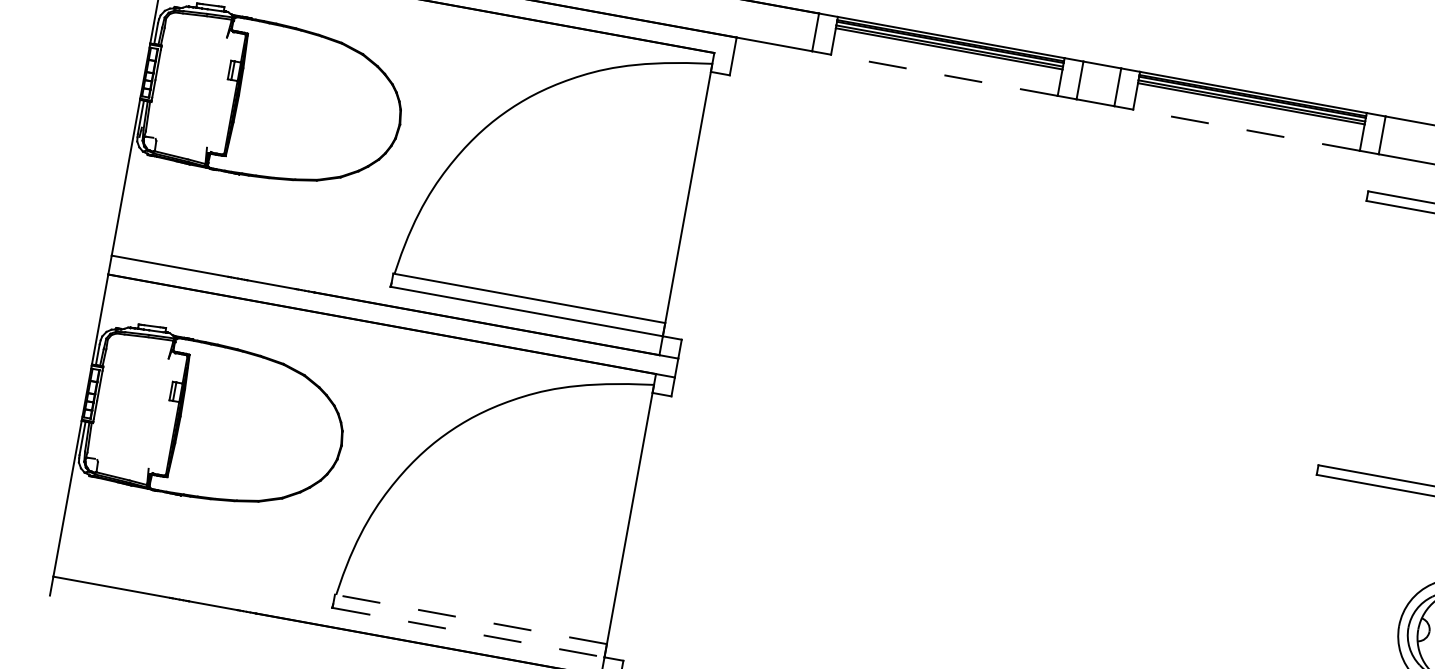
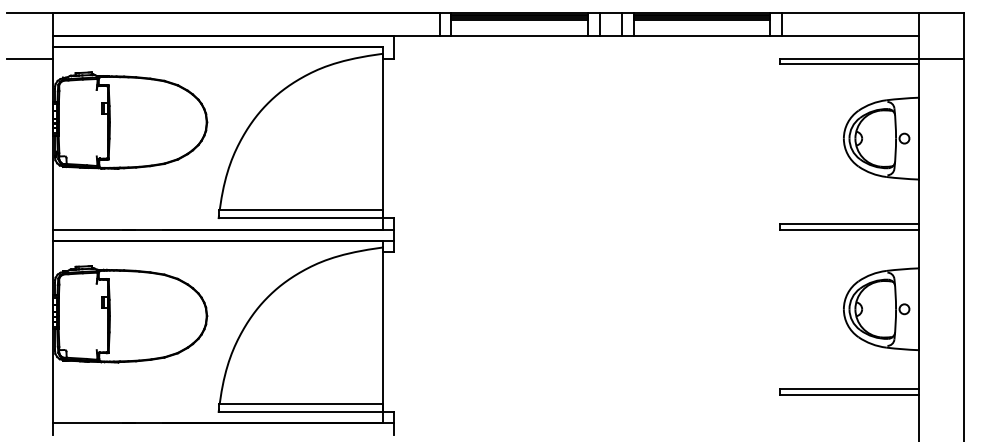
line: (944, 74) -> (519, 35), dashed -> solid
line: (1245, 129) -> (701, 35), dashed -> solid
line: (470, 618) -> (300, 403), dashed -> solid
line: (469, 632) -> (301, 411), dashed -> solid

